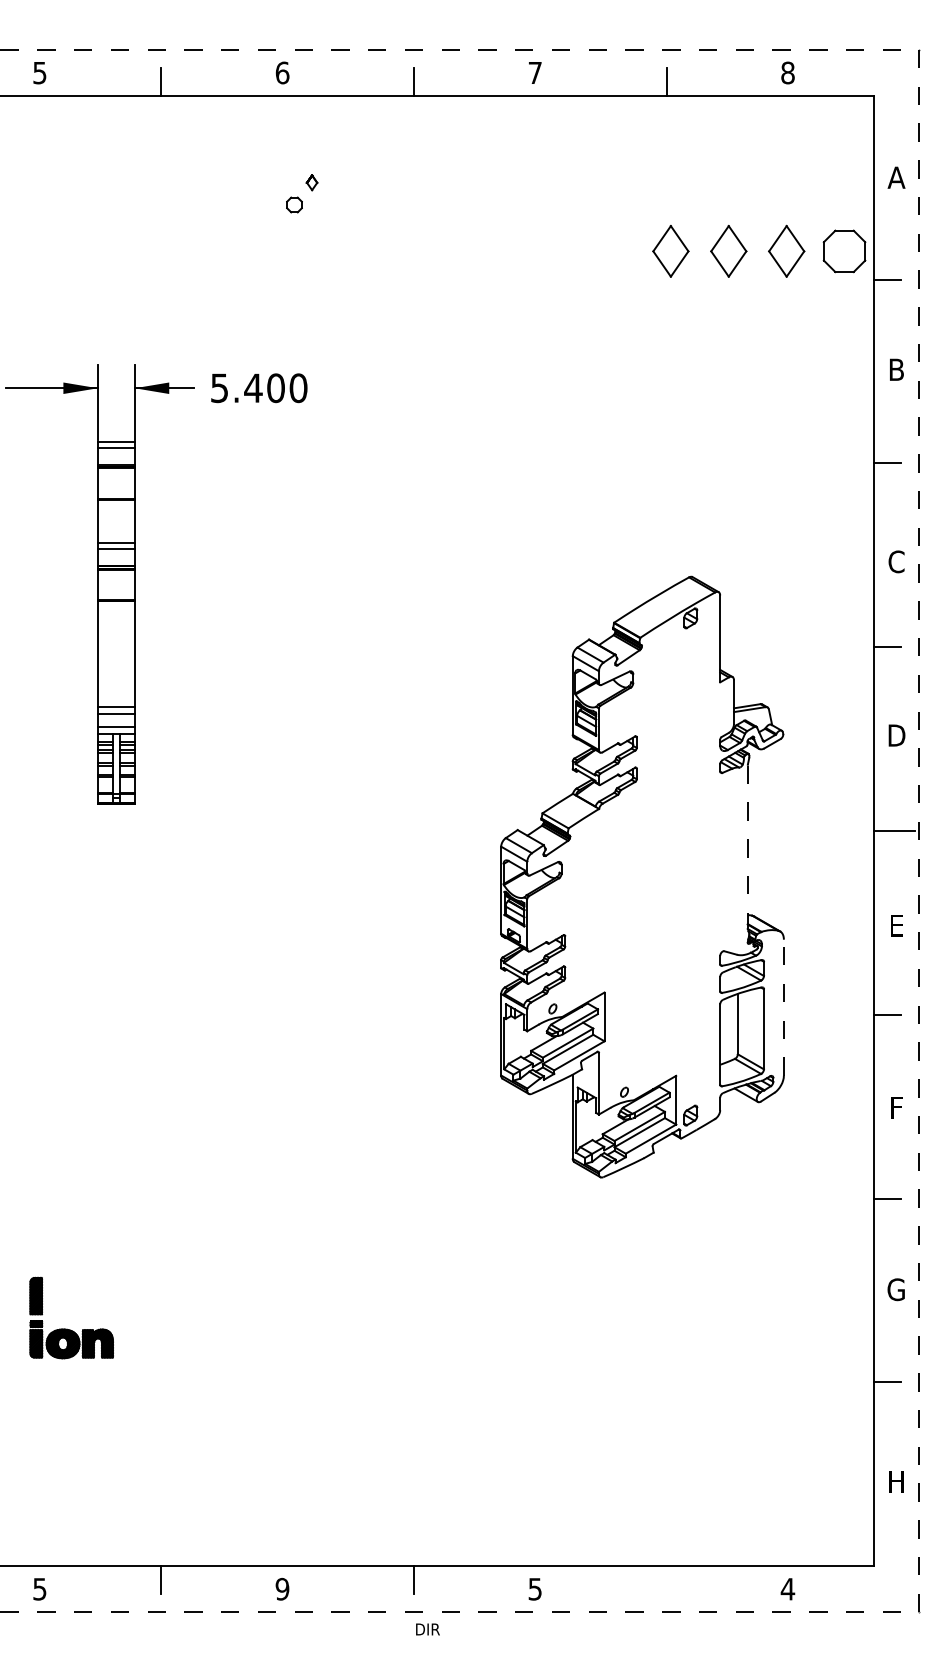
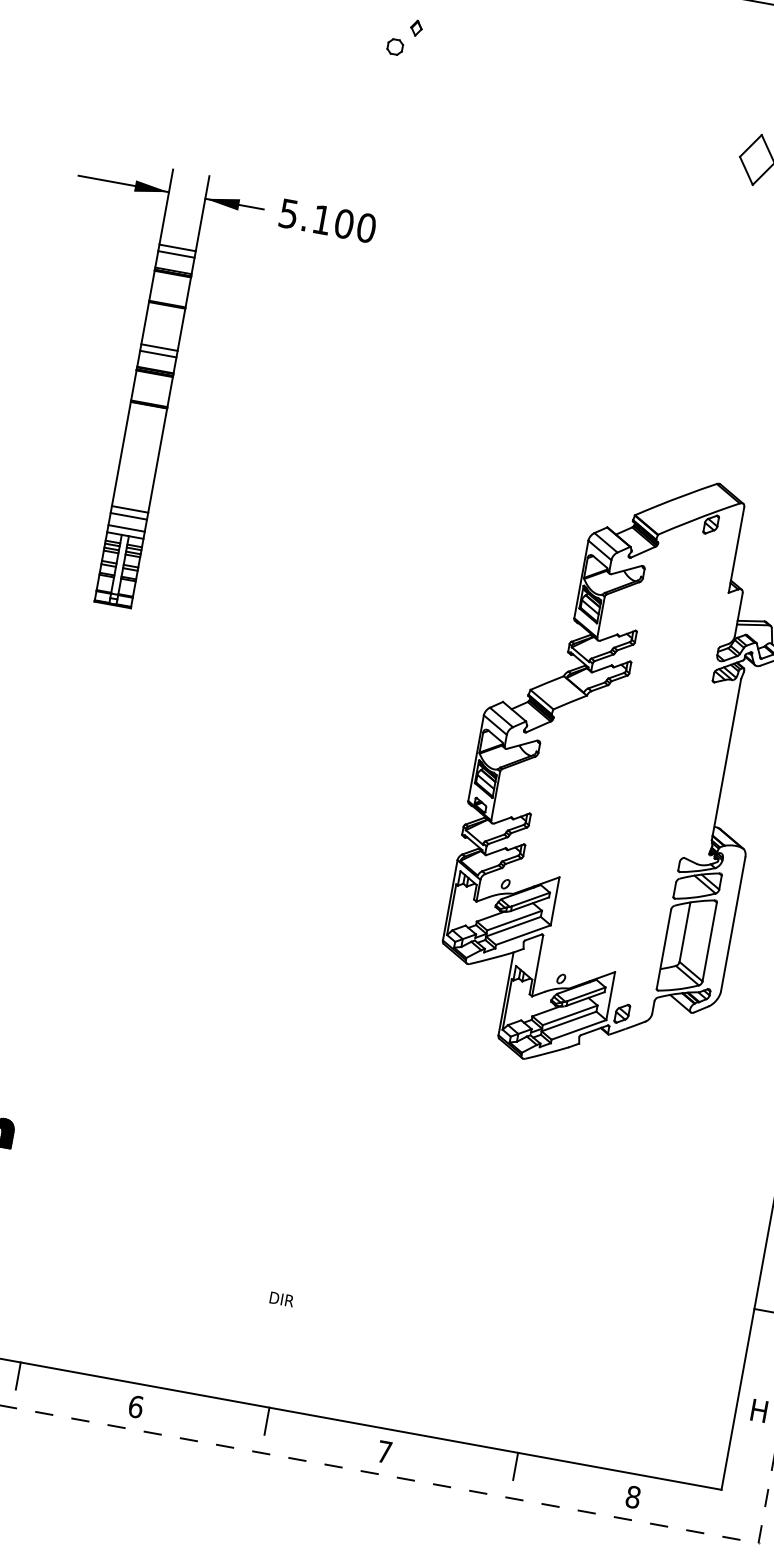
text: (253, 387) -> (322, 219), 5.400 -> 5.100
line: (747, 847) -> (726, 760), dashed -> solid
line: (783, 1007) -> (732, 924), dashed -> solid
line: (666, 1579) -> (515, 1465), added
text: (282, 1588) -> (136, 1406), 9 -> 6
text: (787, 1588) -> (632, 1496), 4 -> 8
text: (534, 1589) -> (383, 1452), 5 -> 7
text: (427, 1629) -> (281, 1299), moved

